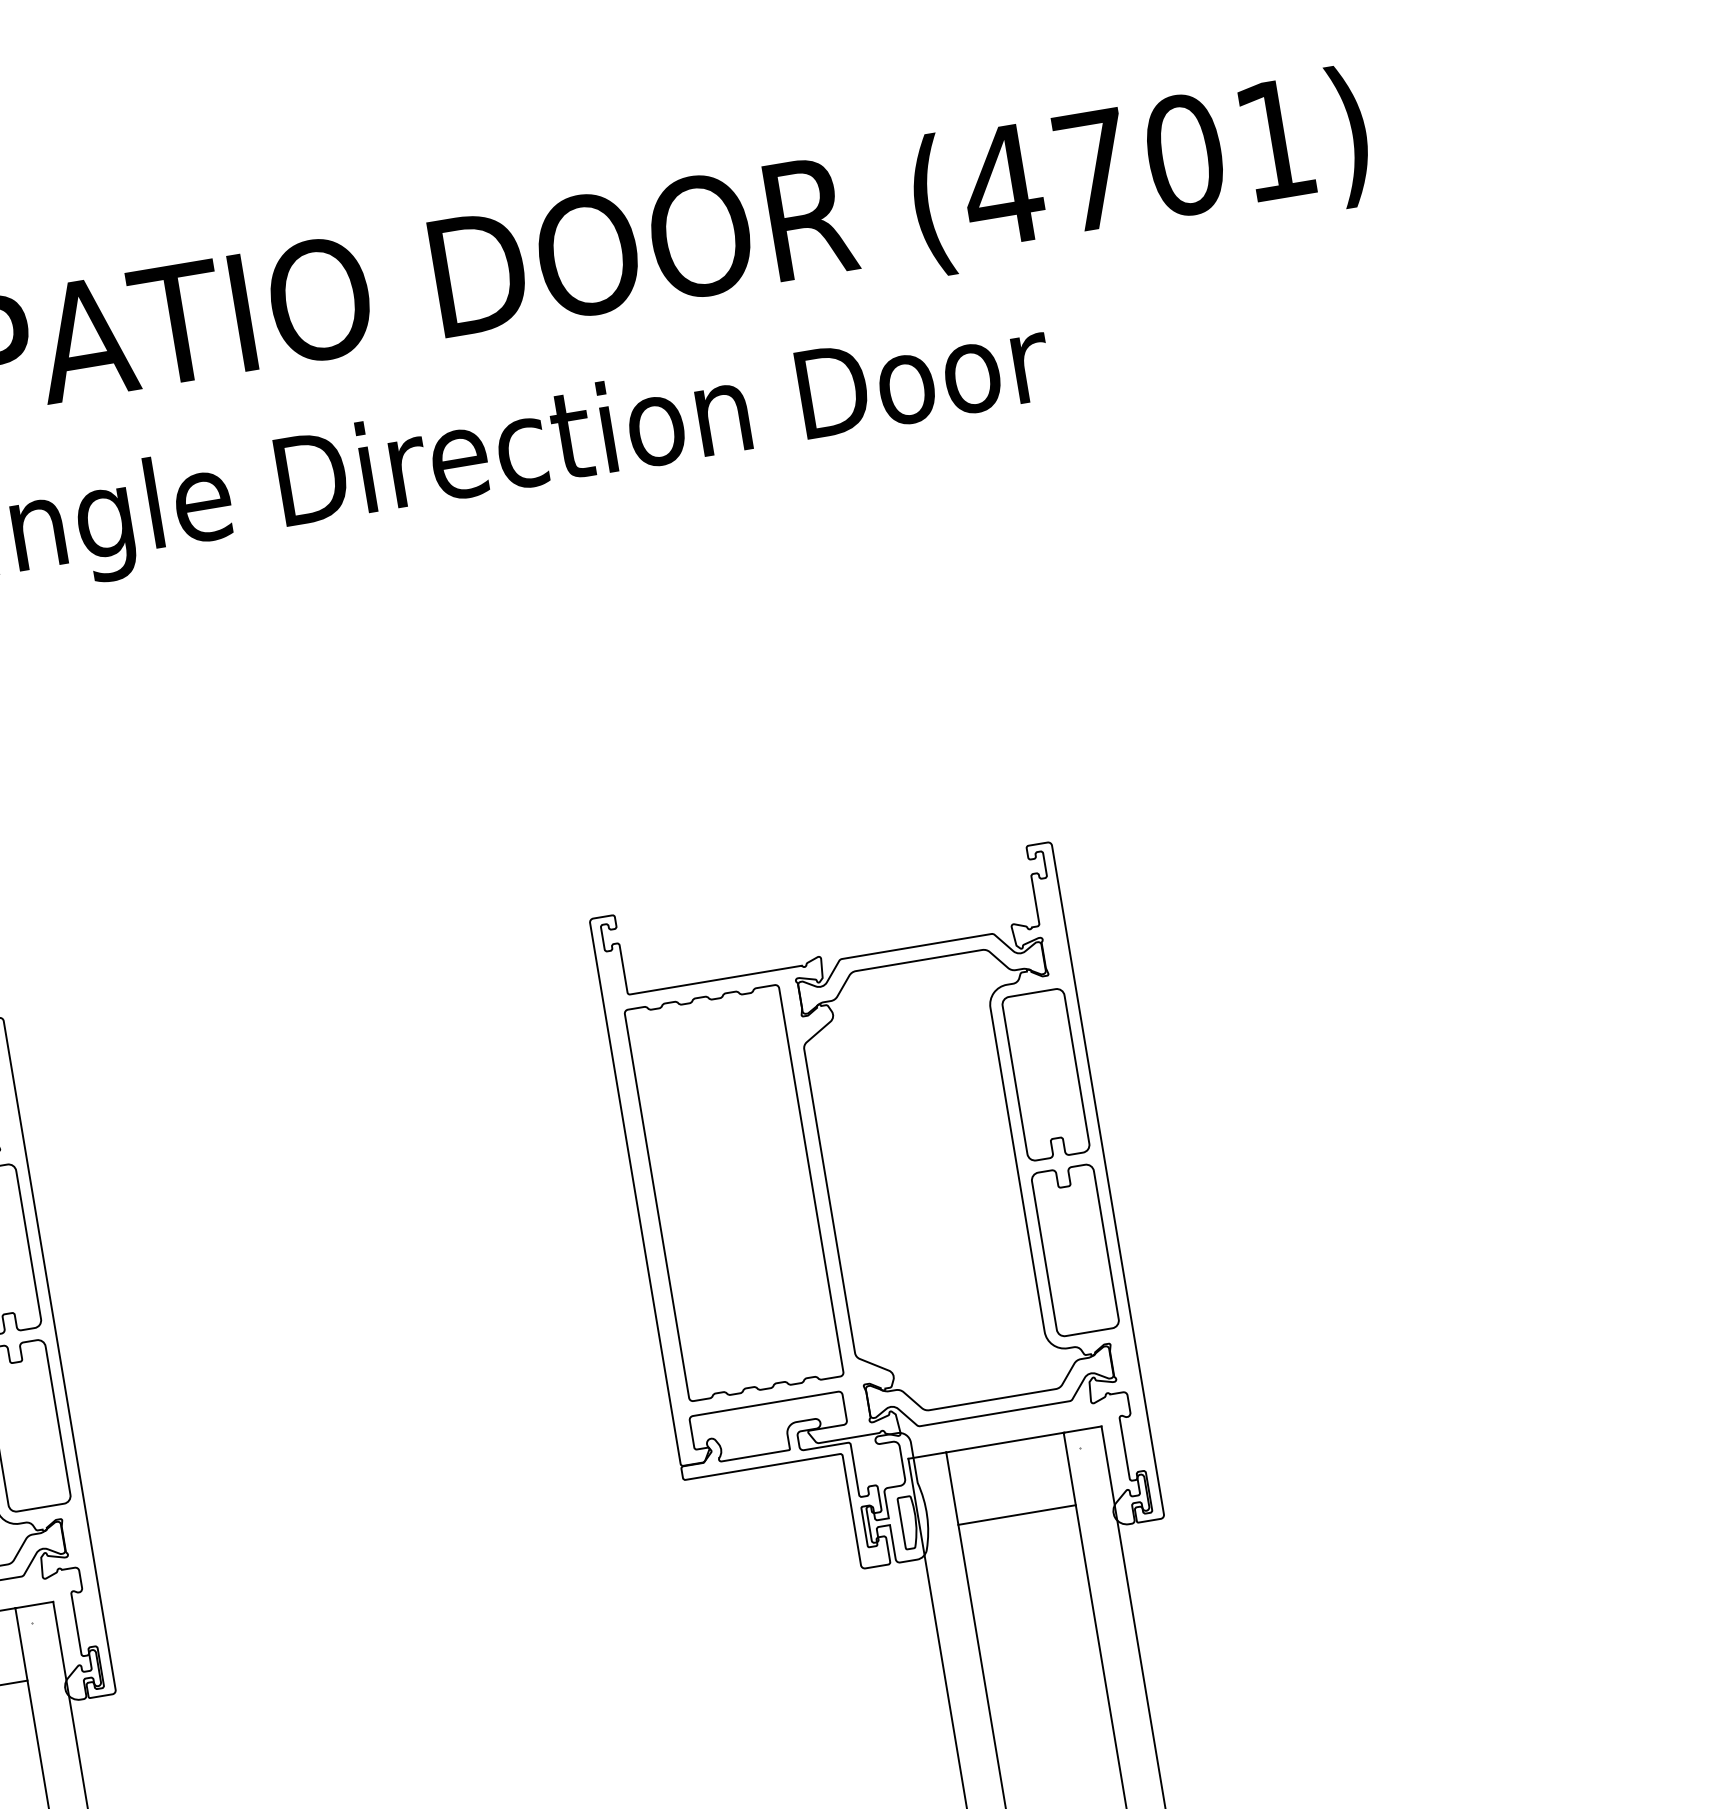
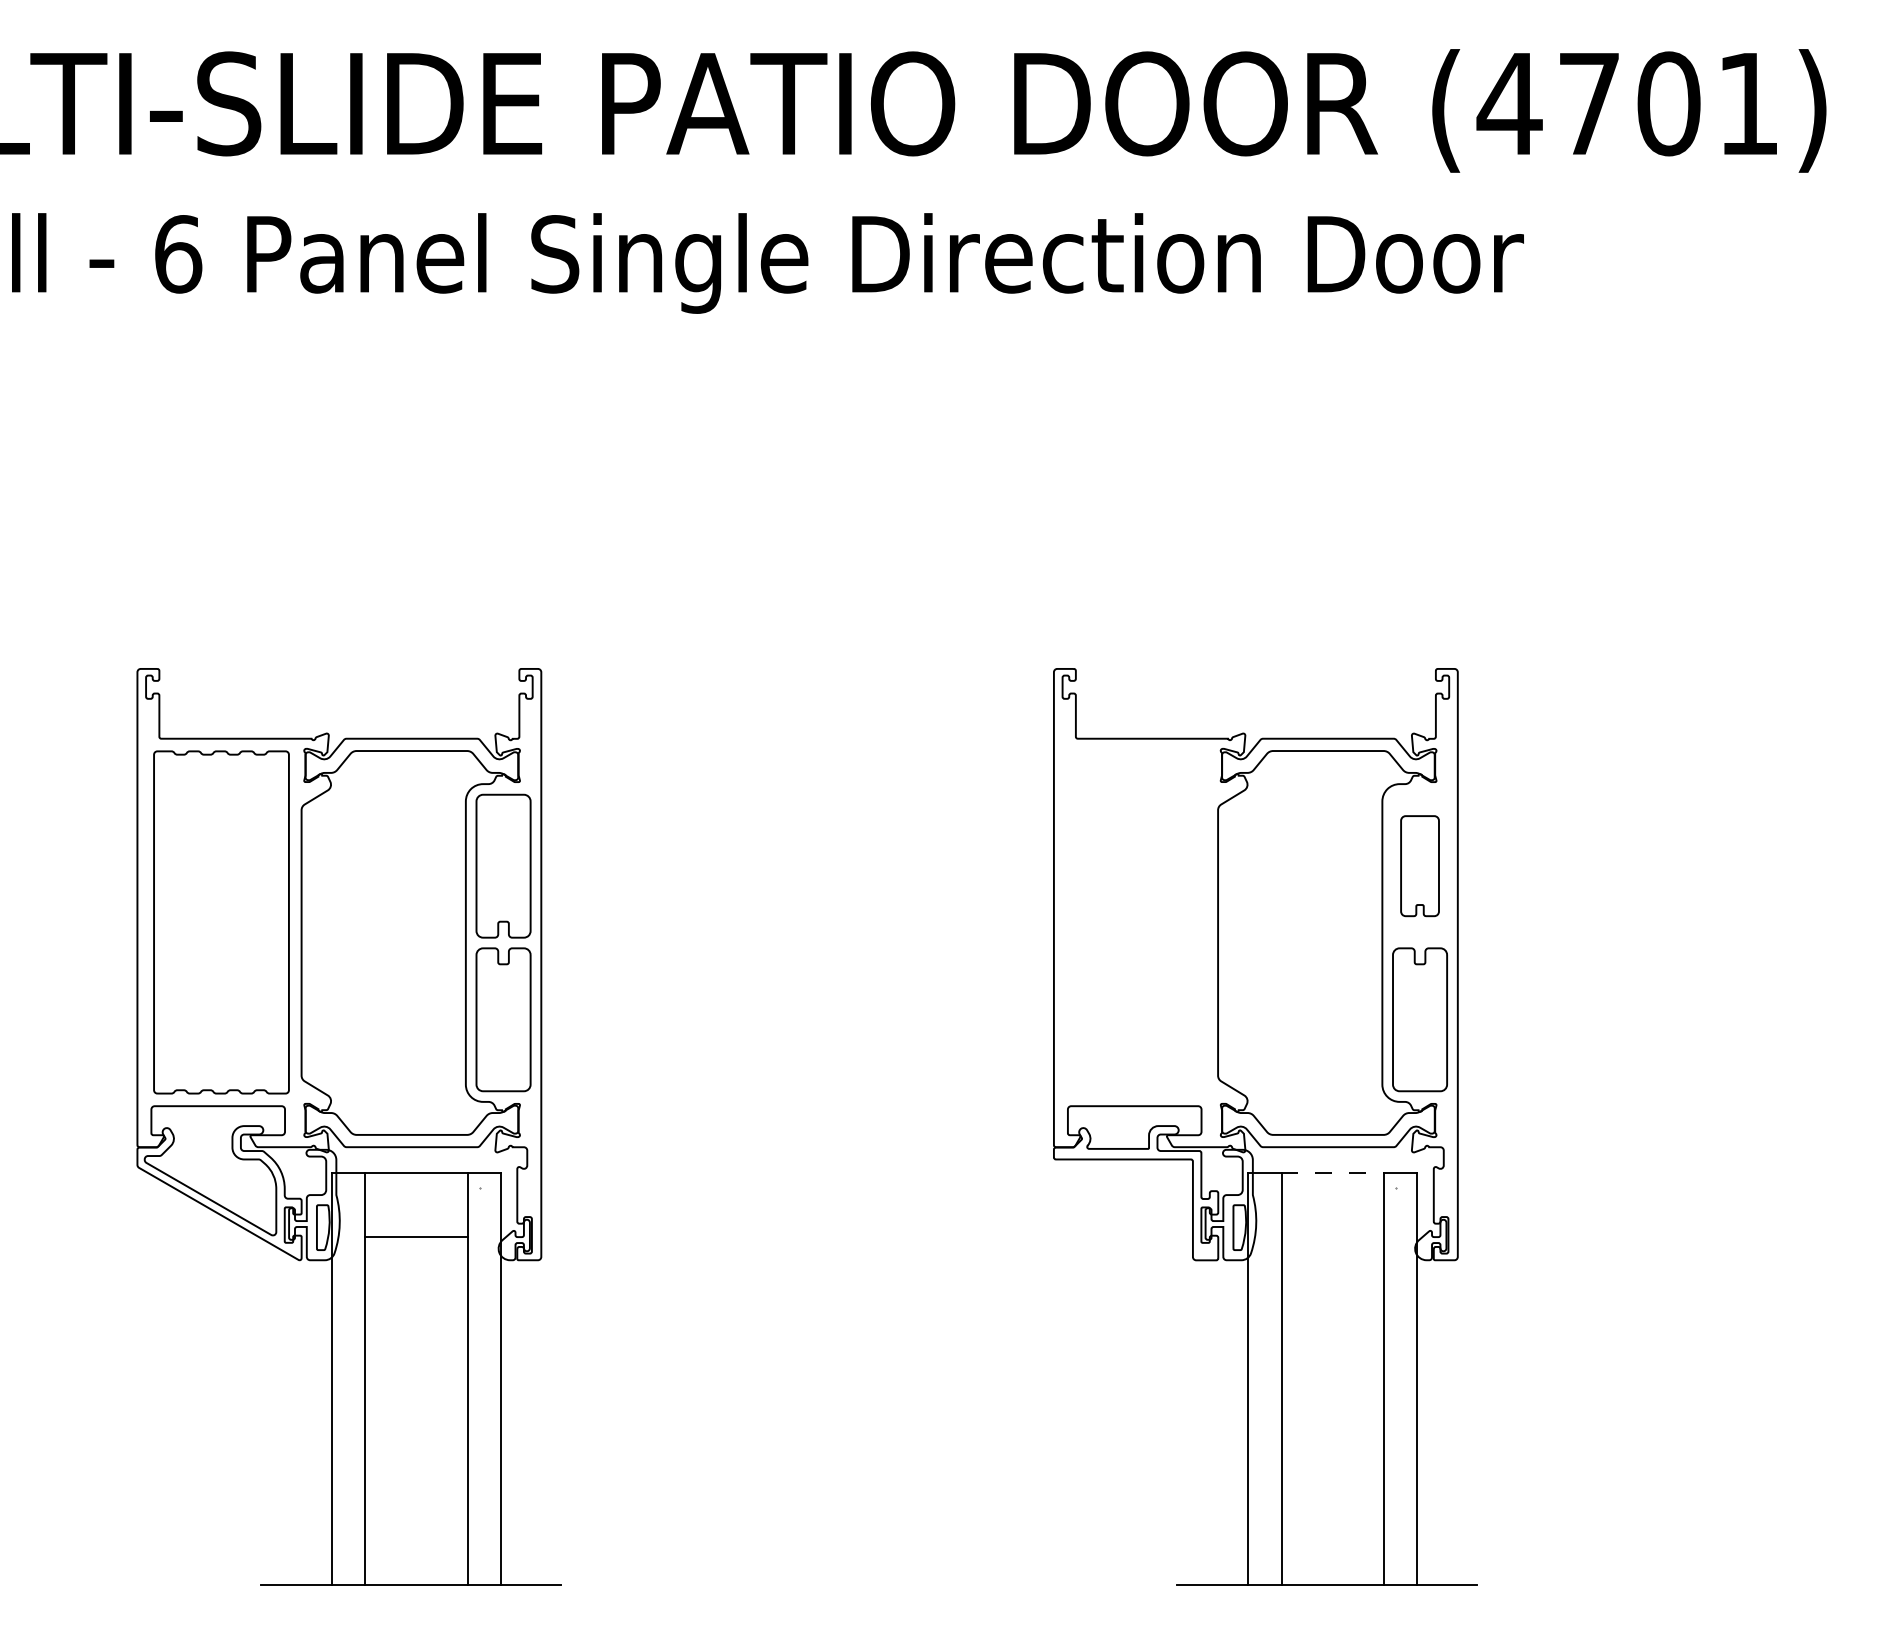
part: (1045, 1074) -> (1419, 865), size x0.7
part: (733, 1193) -> (1137, 922), removed
line: (1005, 1442) -> (1333, 1173), solid -> dashed
line: (1016, 1515) -> (1332, 1236), removed

